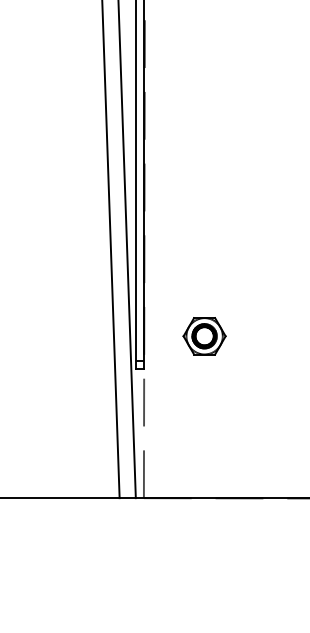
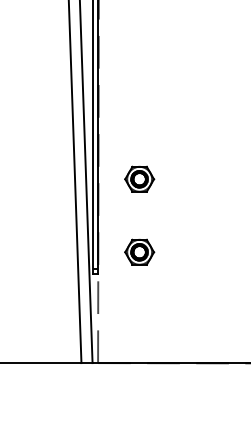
part: (204, 228) -> (139, 178), added

